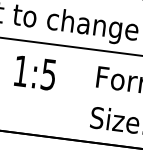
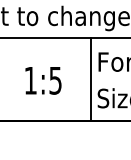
text: (35, 72) -> (43, 80), moved
line: (85, 95) -> (90, 79), added

